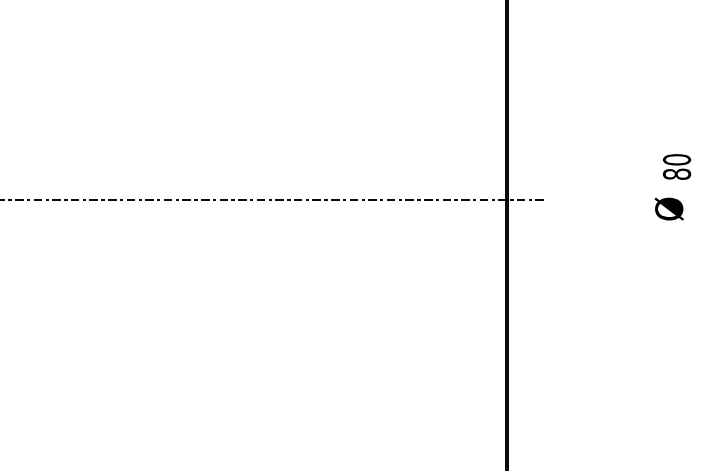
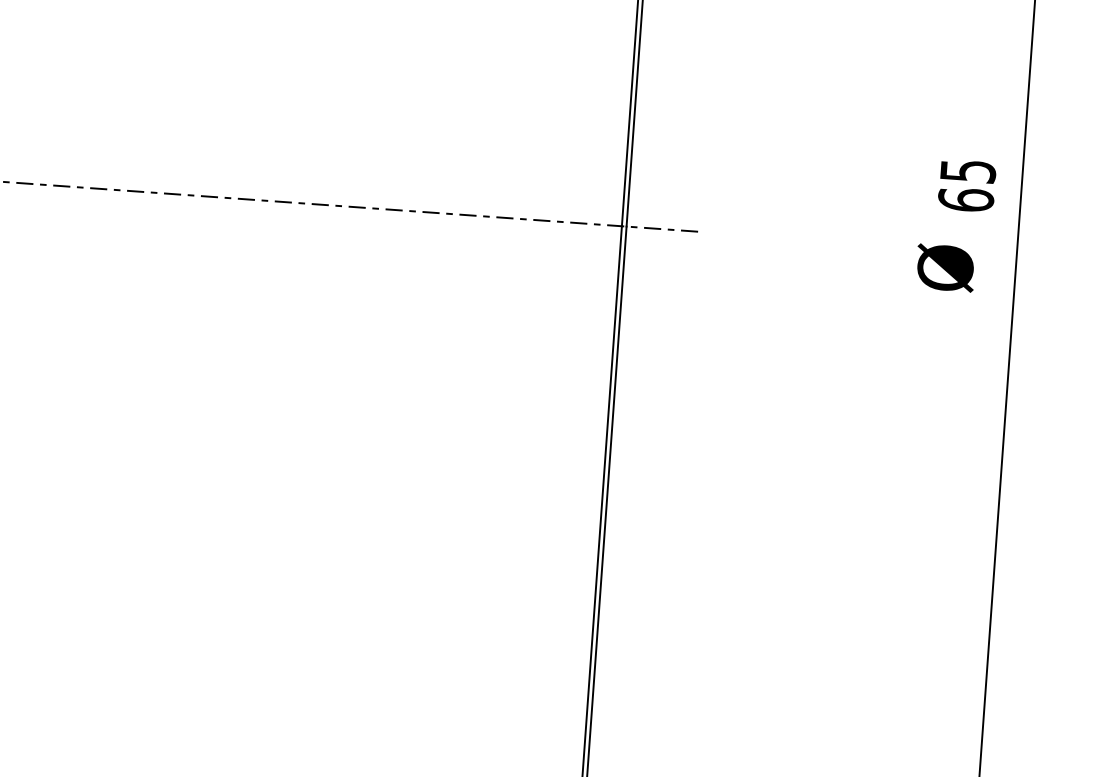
text: (676, 166) -> (966, 184), 80 -> 65

